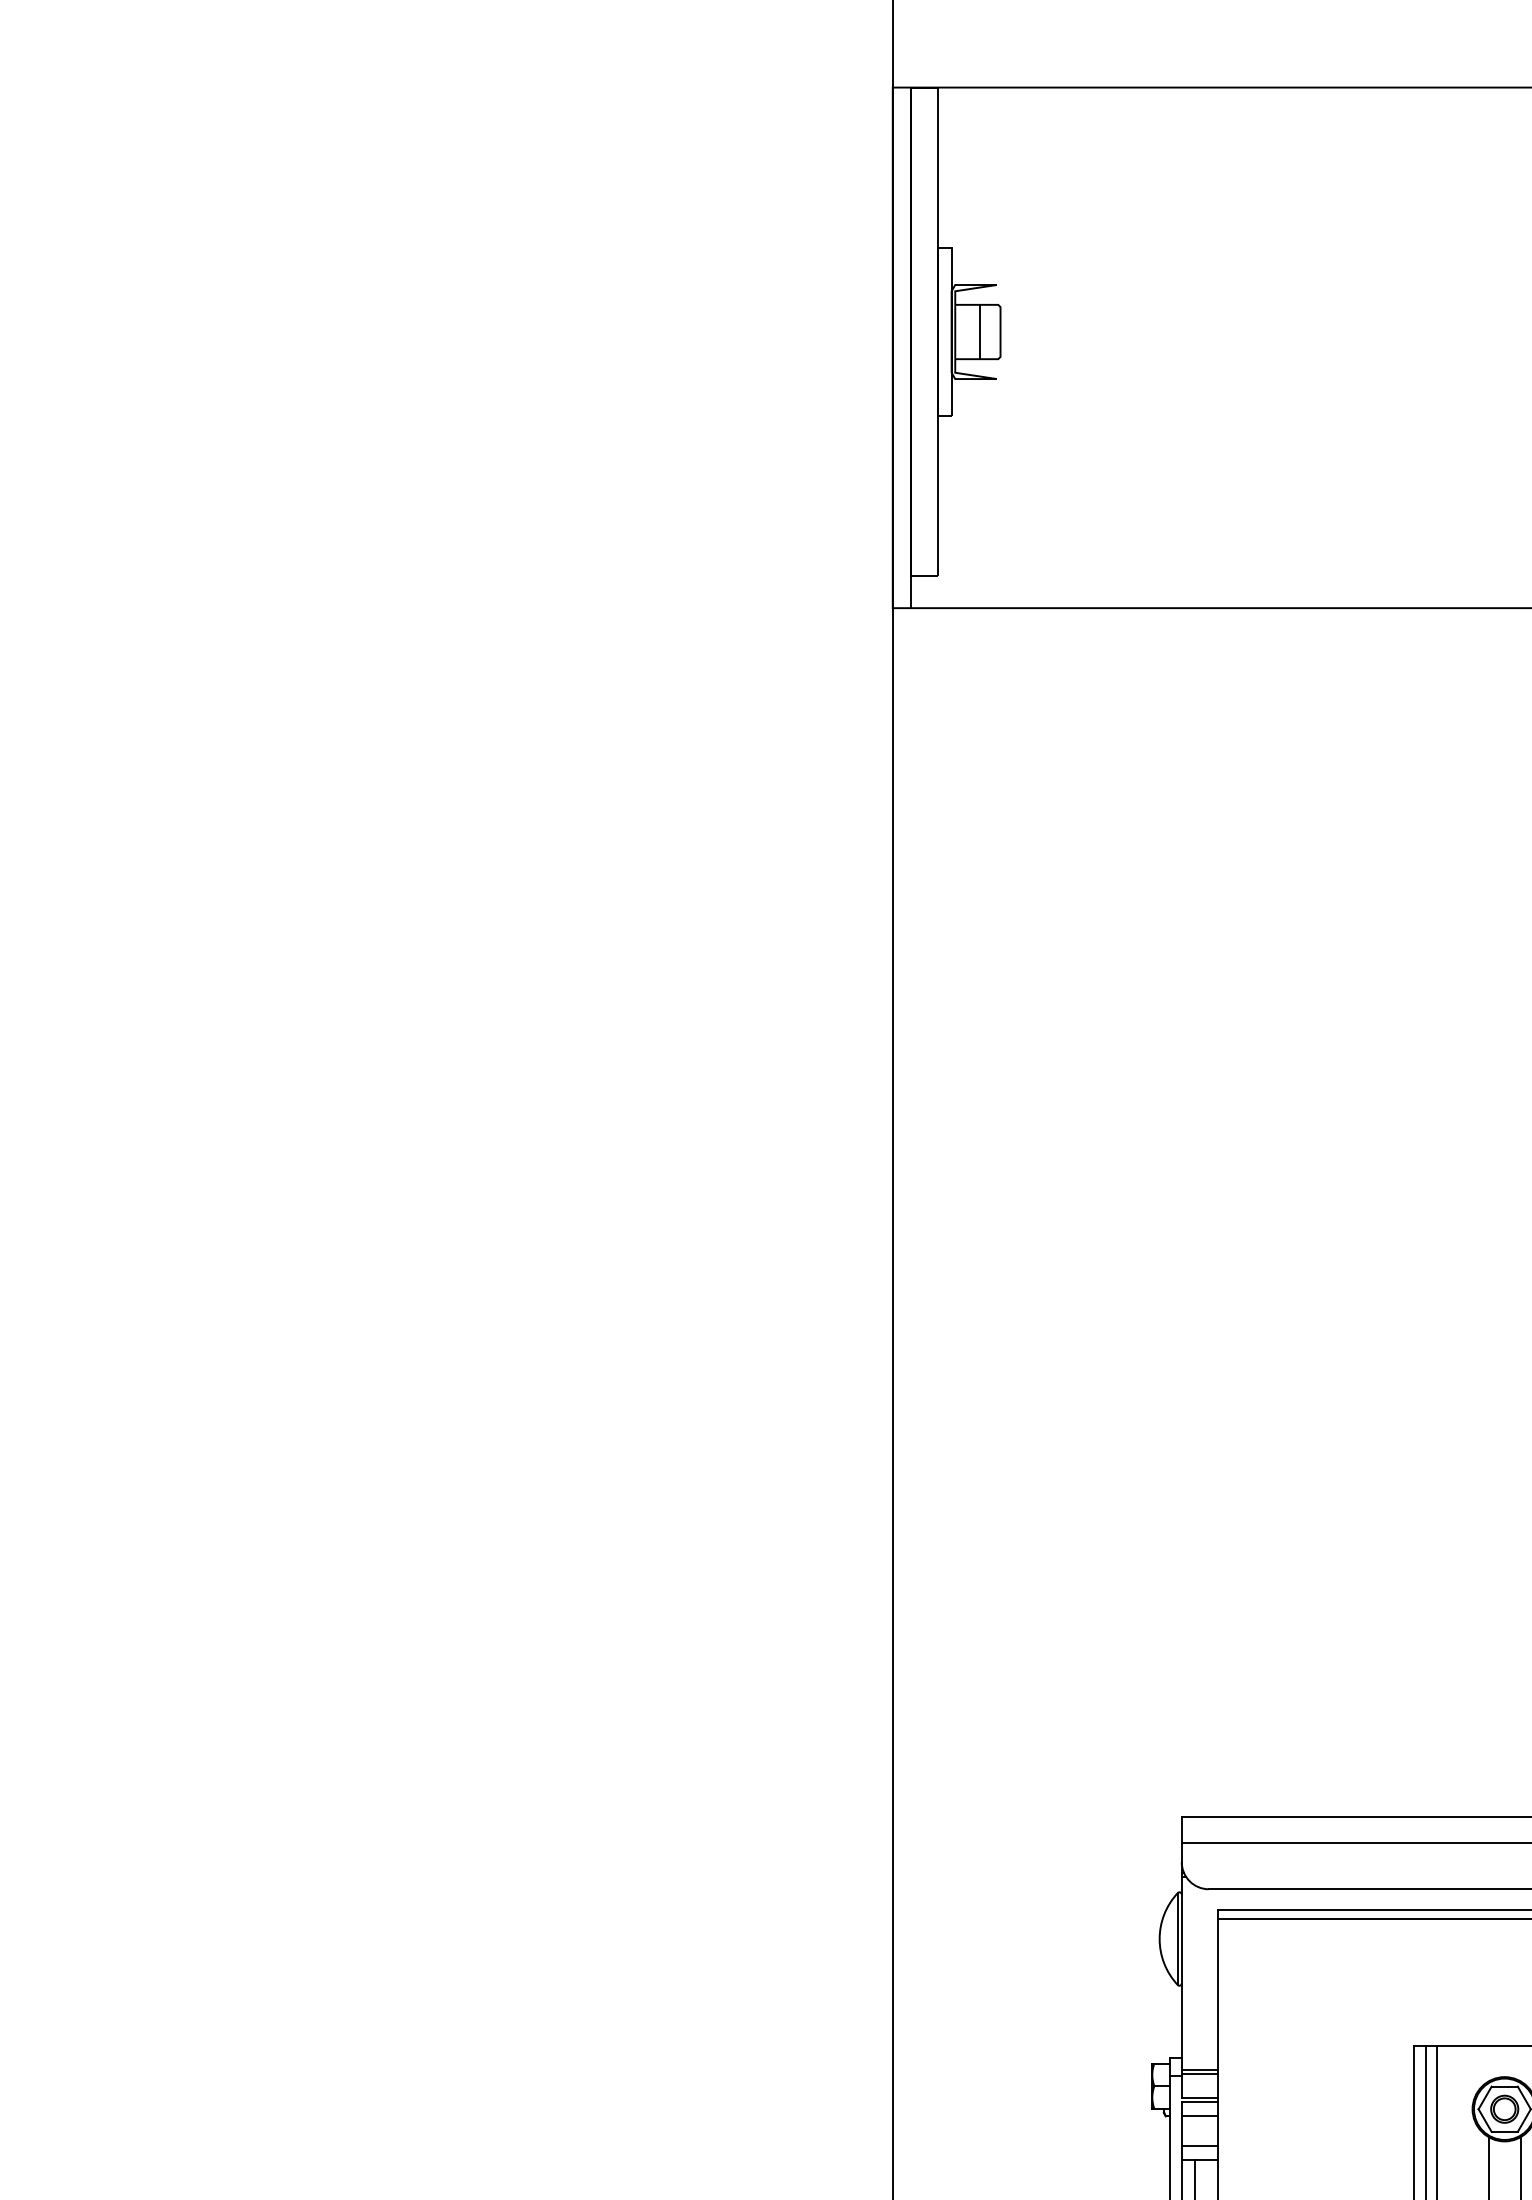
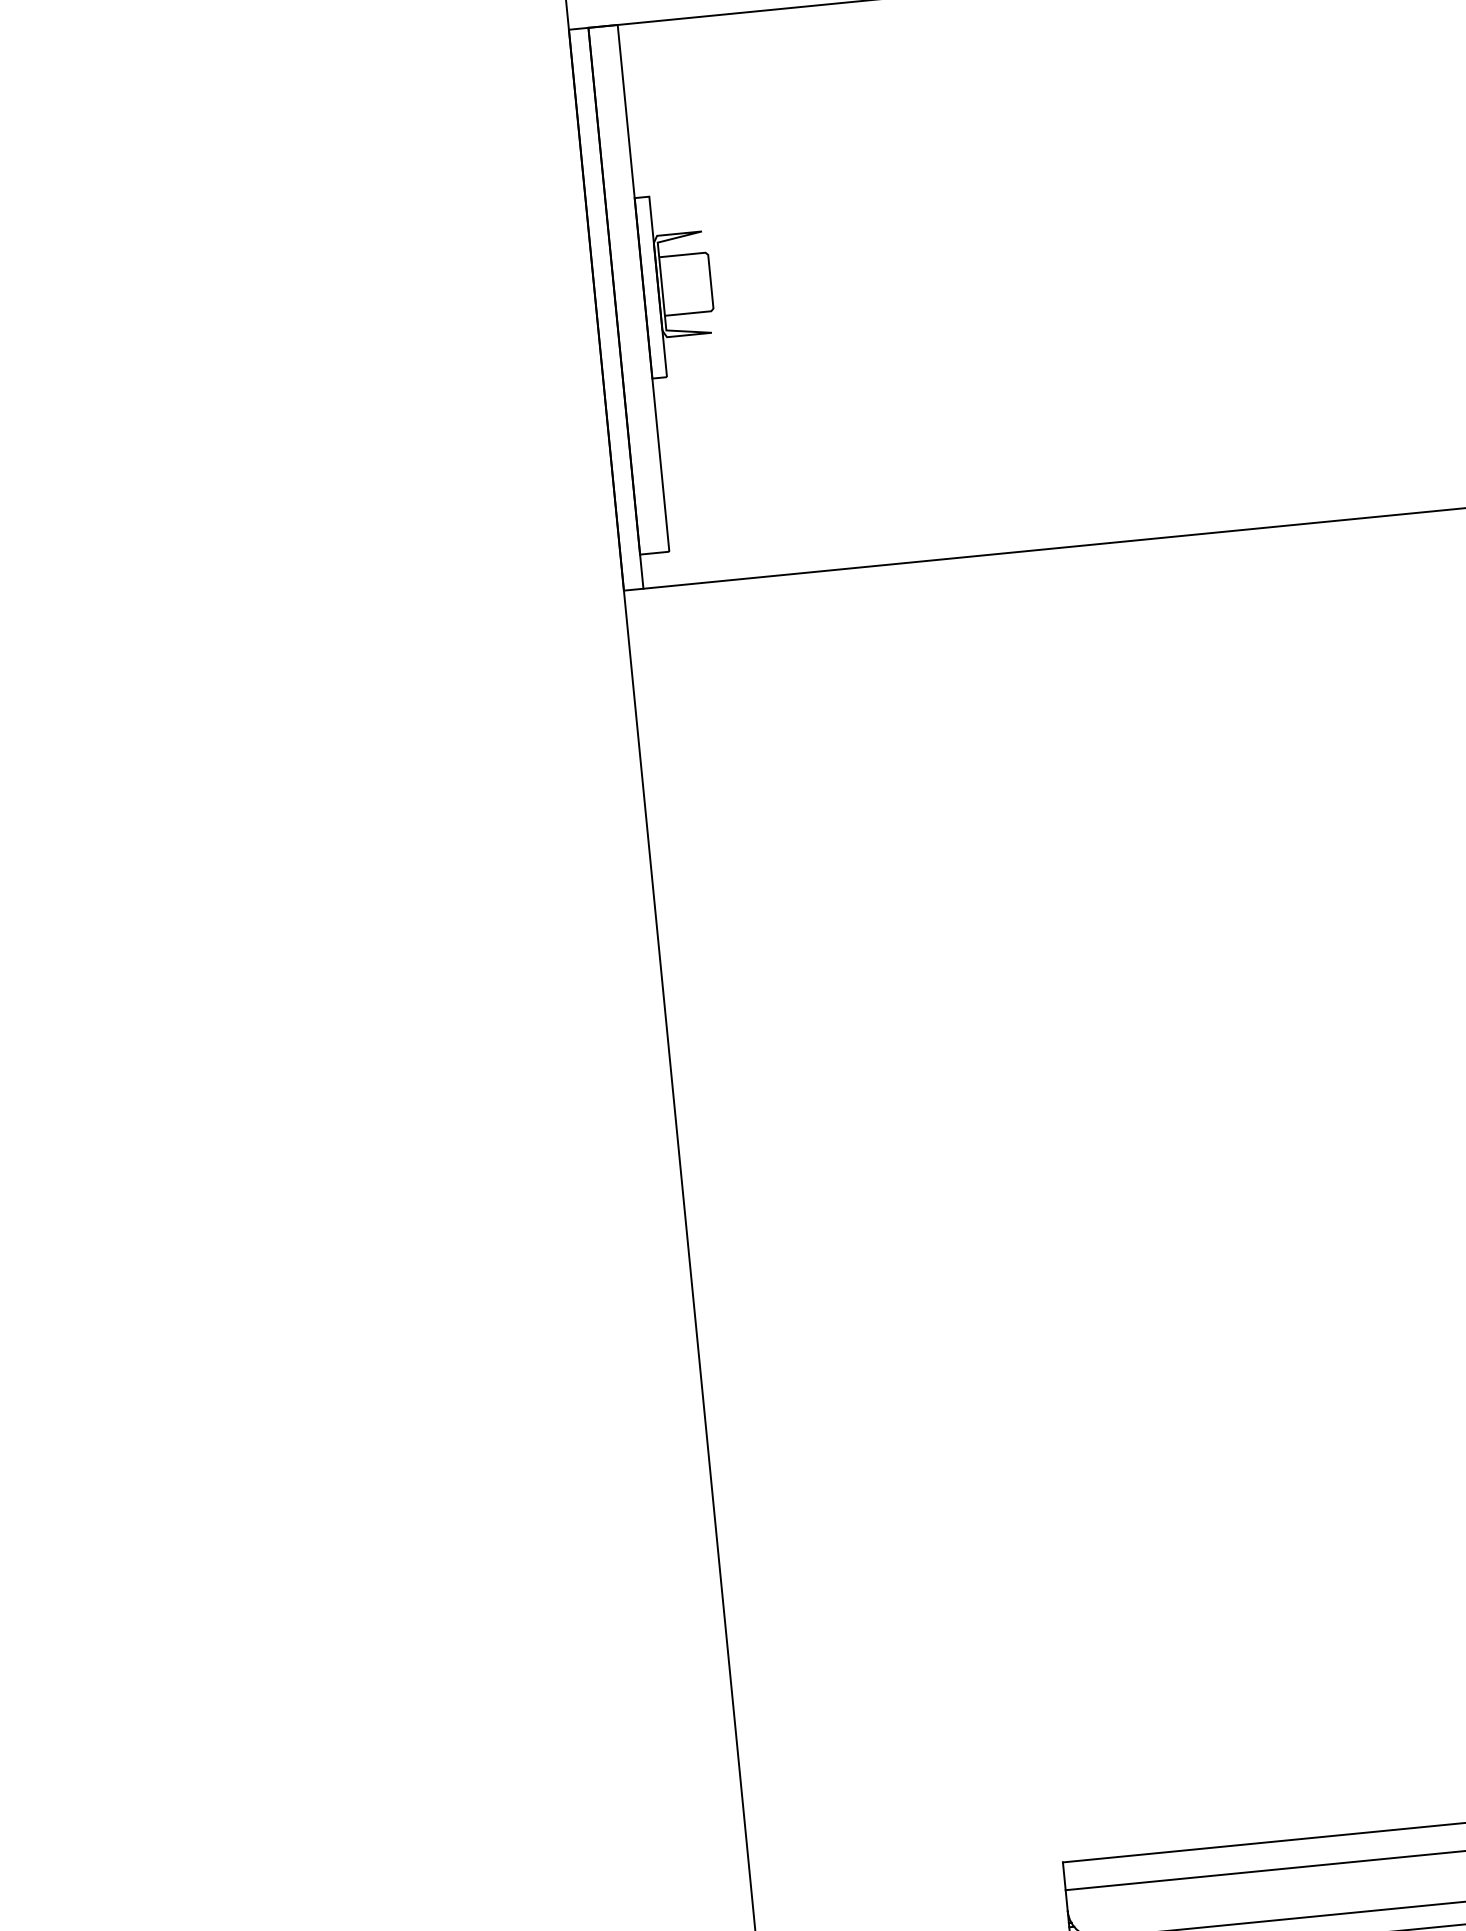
line: (980, 331) -> (689, 283), removed

